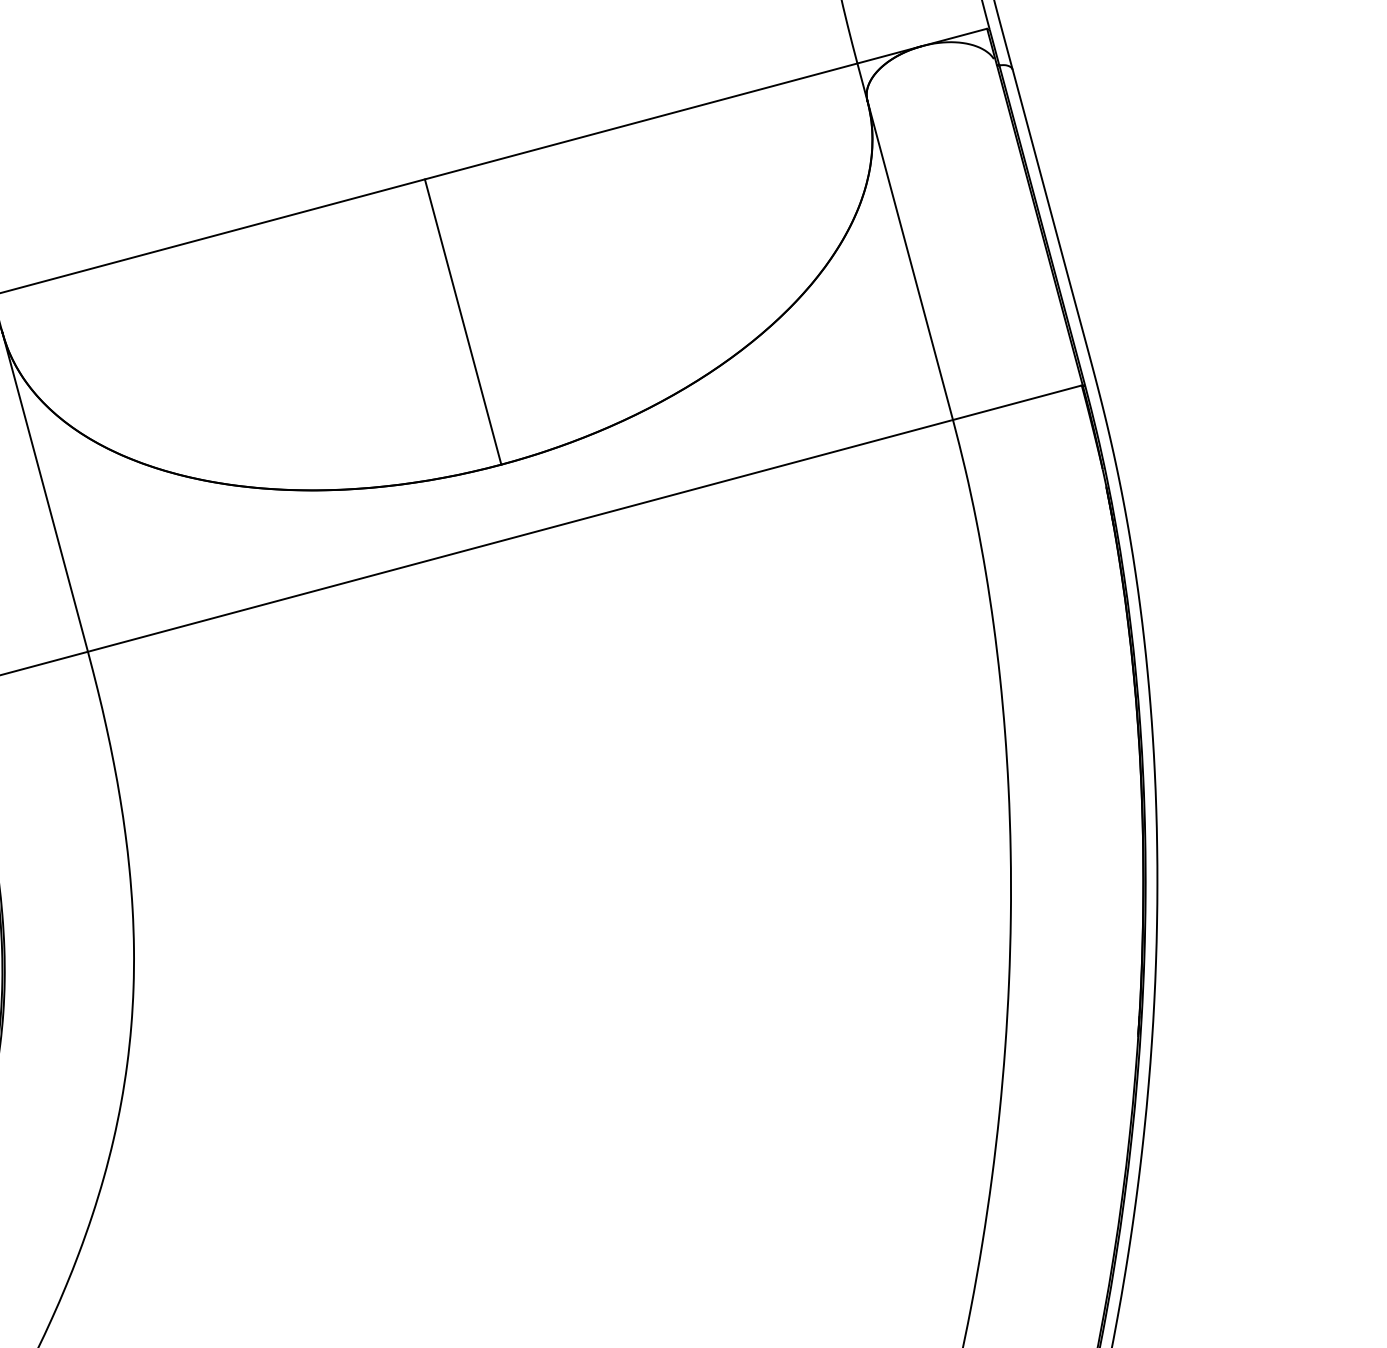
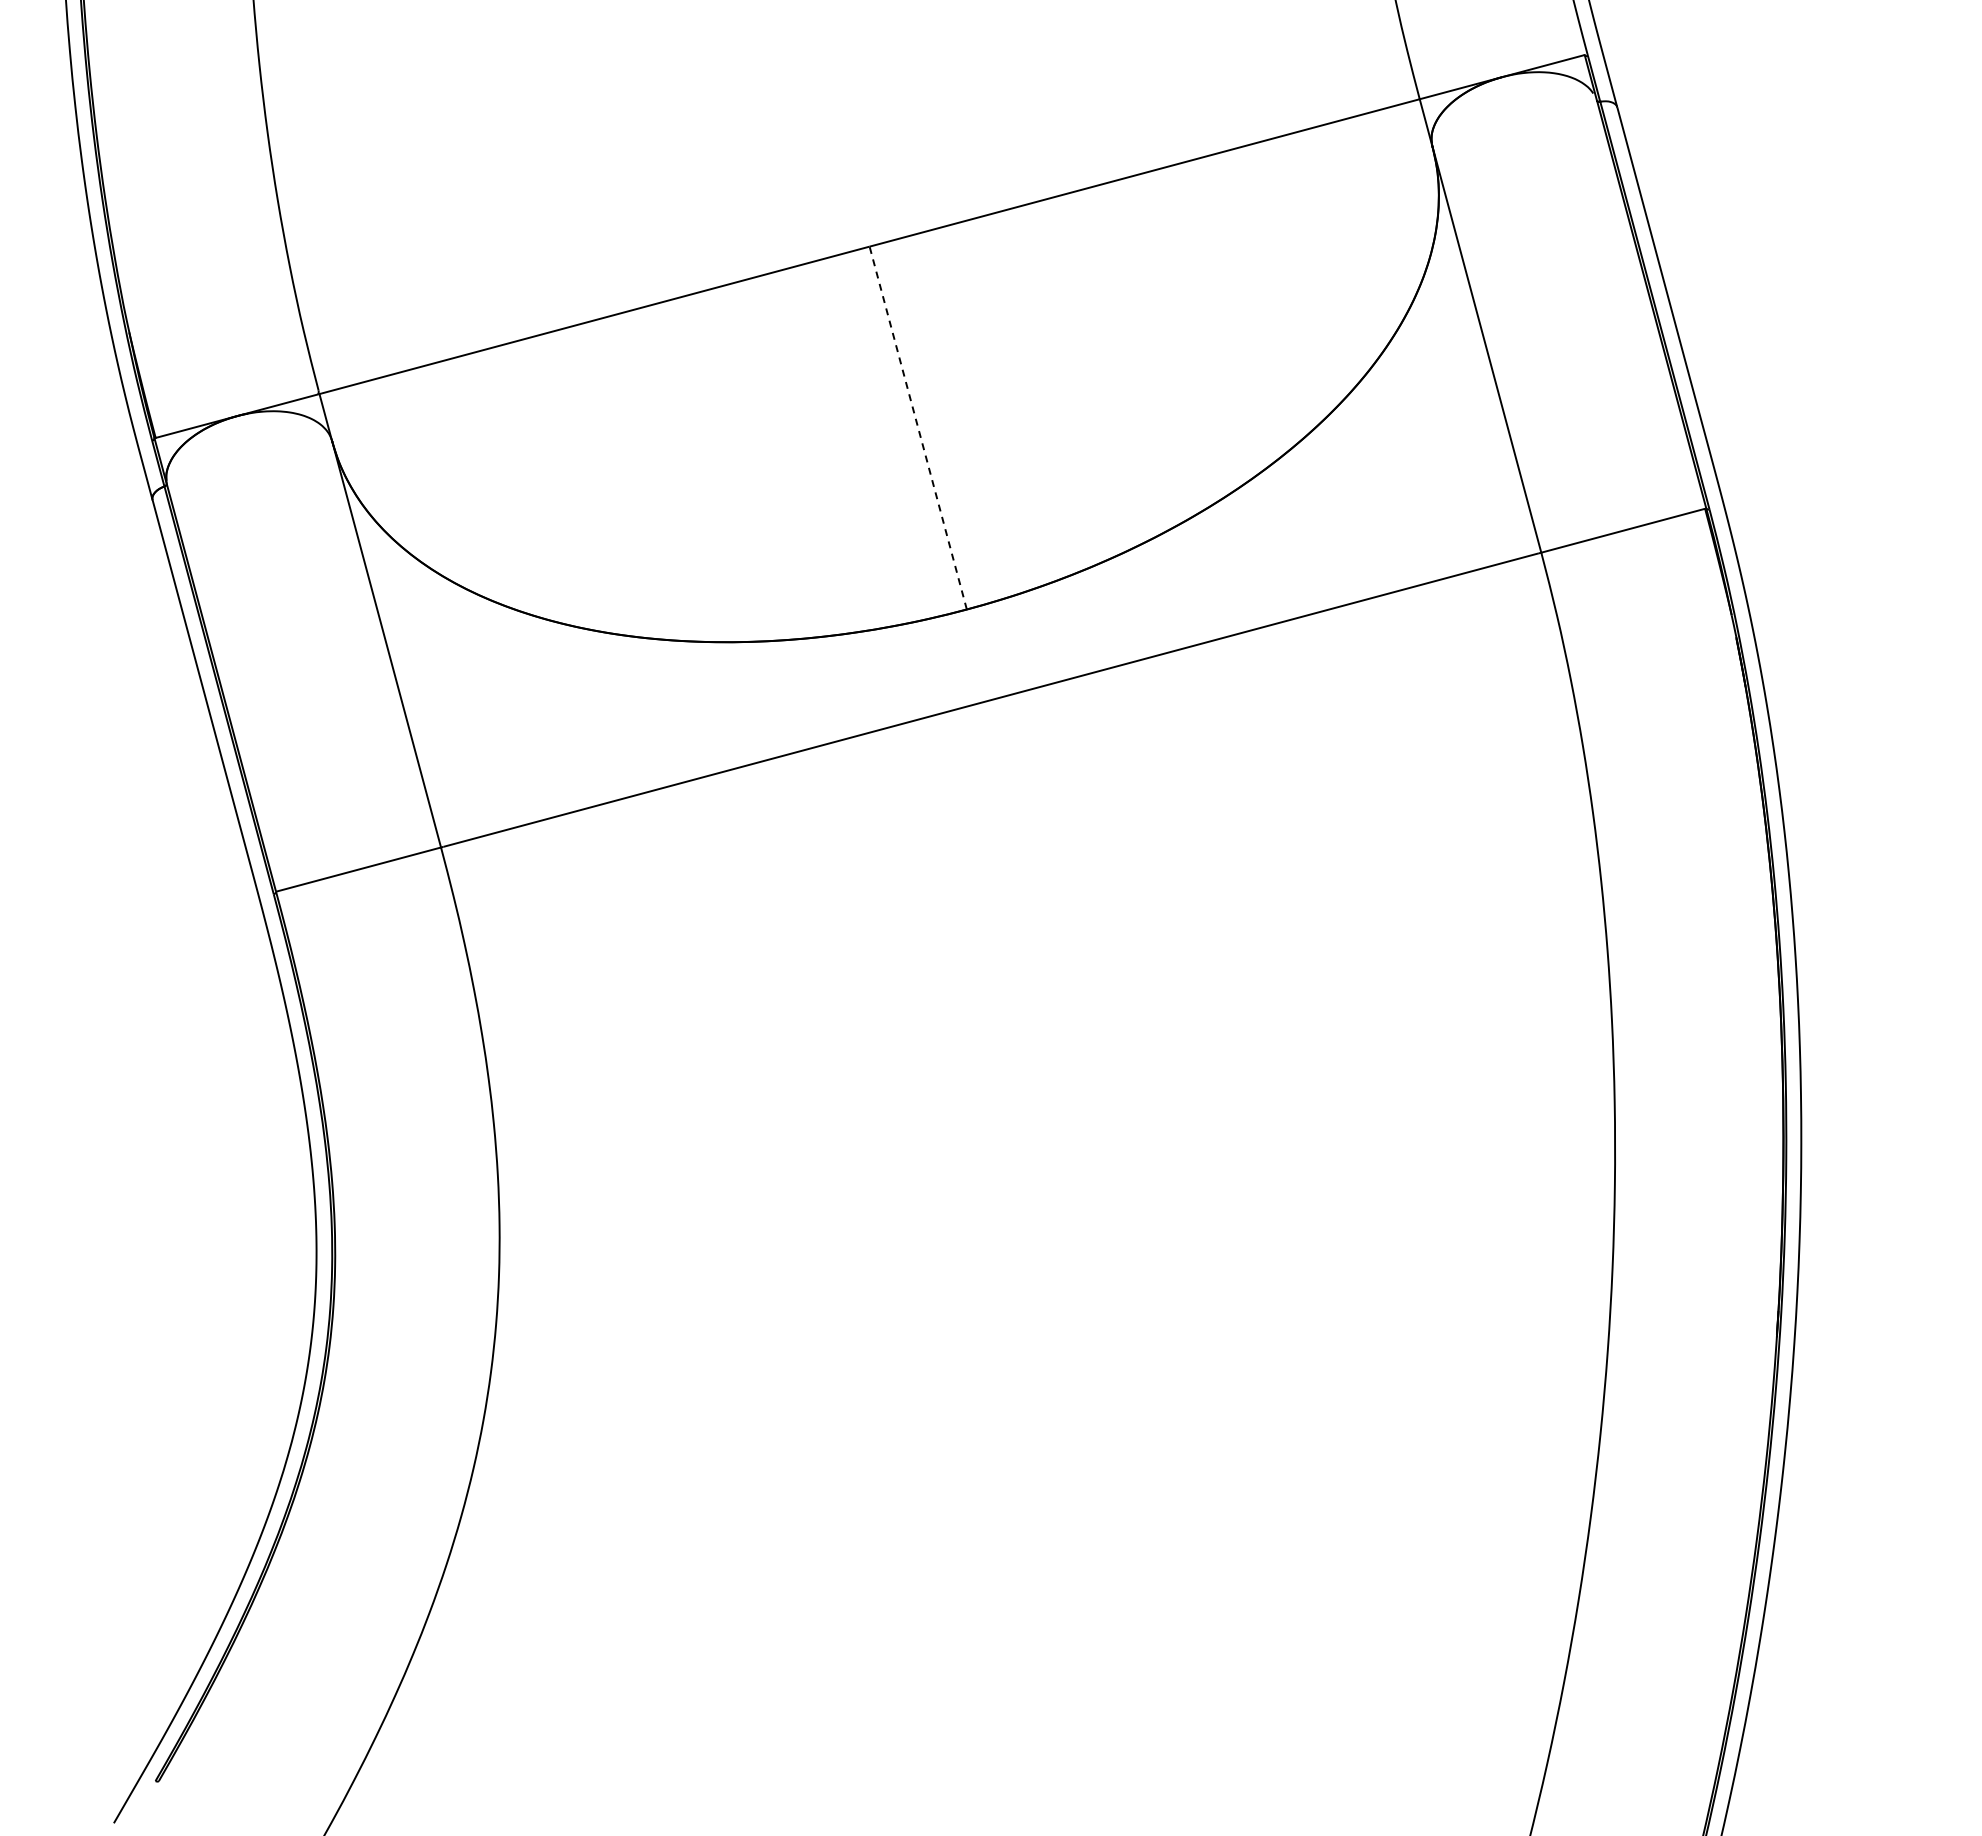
line: (463, 322) -> (918, 428), solid -> dashed

